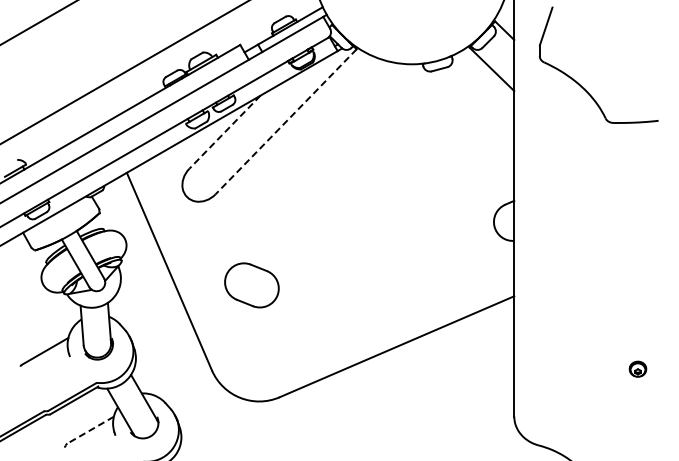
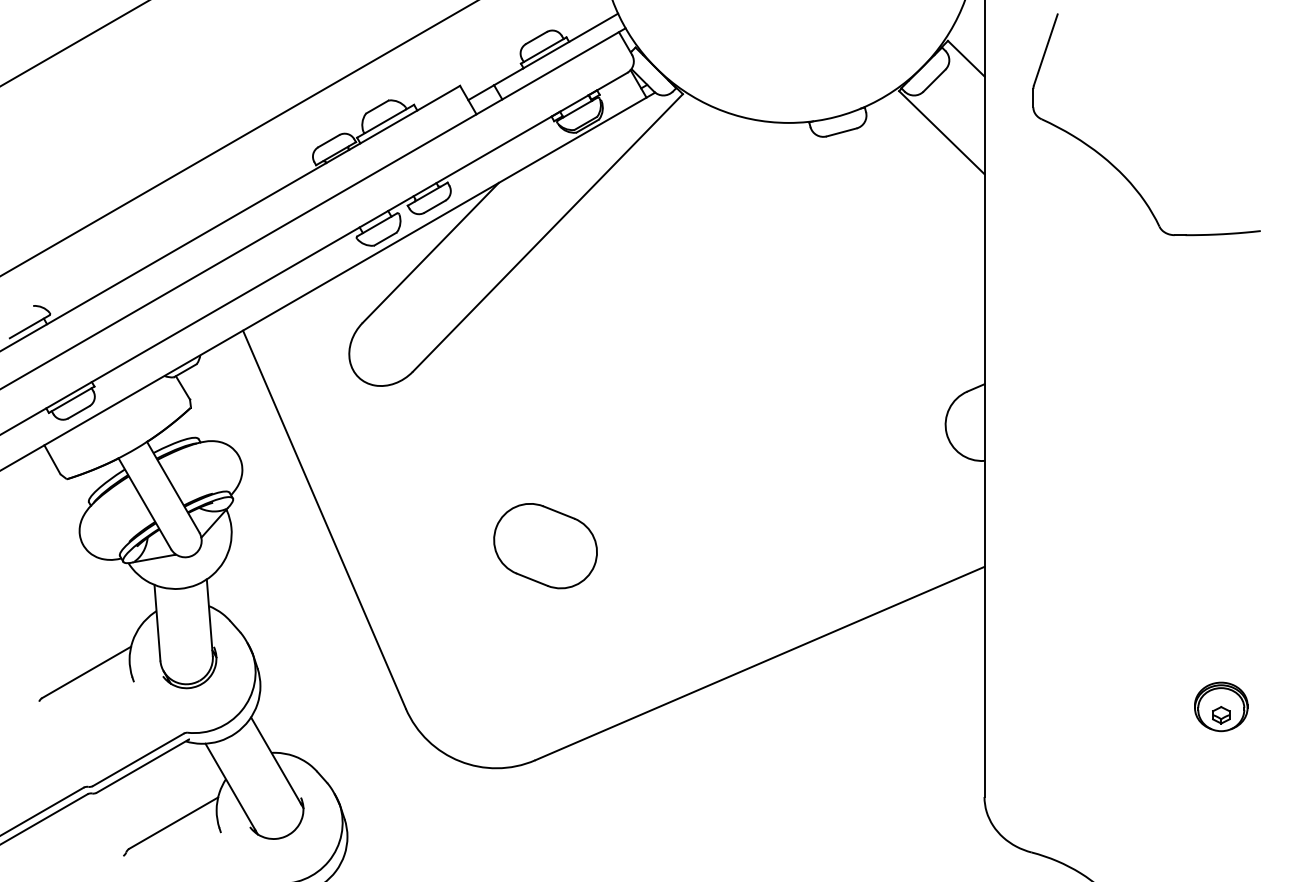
line: (285, 122) -> (546, 234), dashed -> solid
line: (224, 132) -> (429, 253), dashed -> solid
part: (251, 285) -> (544, 546), moved
part: (637, 368) -> (1220, 705), size x1.67
line: (90, 430) -> (173, 823), dashed -> solid

